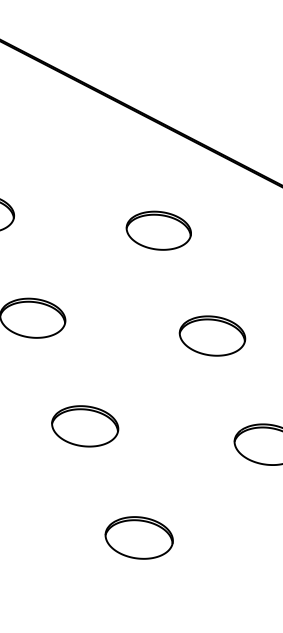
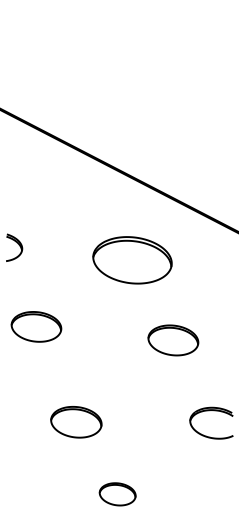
part: (158, 229) -> (132, 259), size x1.6
part: (85, 426) -> (76, 422), moved
part: (139, 538) -> (117, 494), size x0.7

